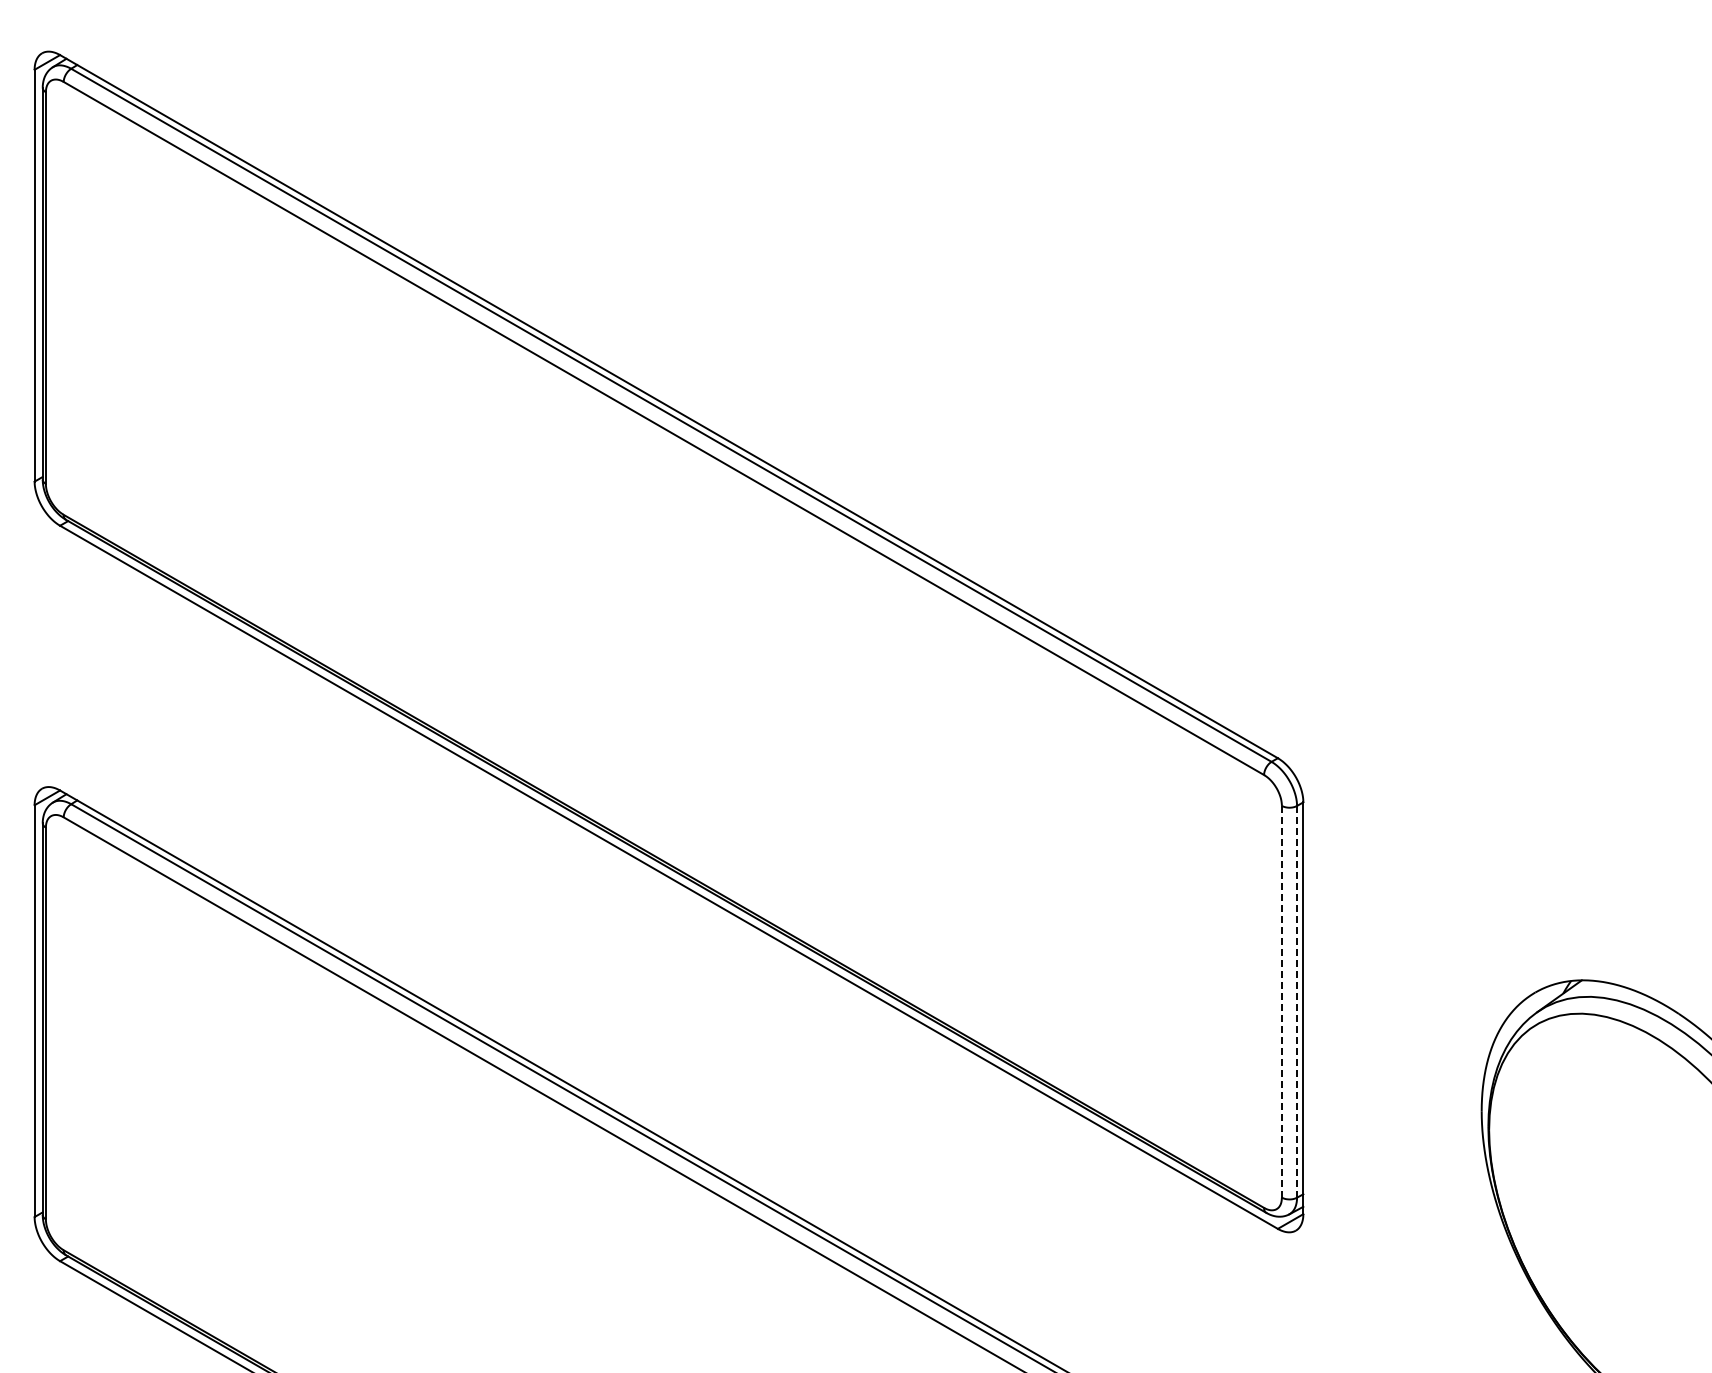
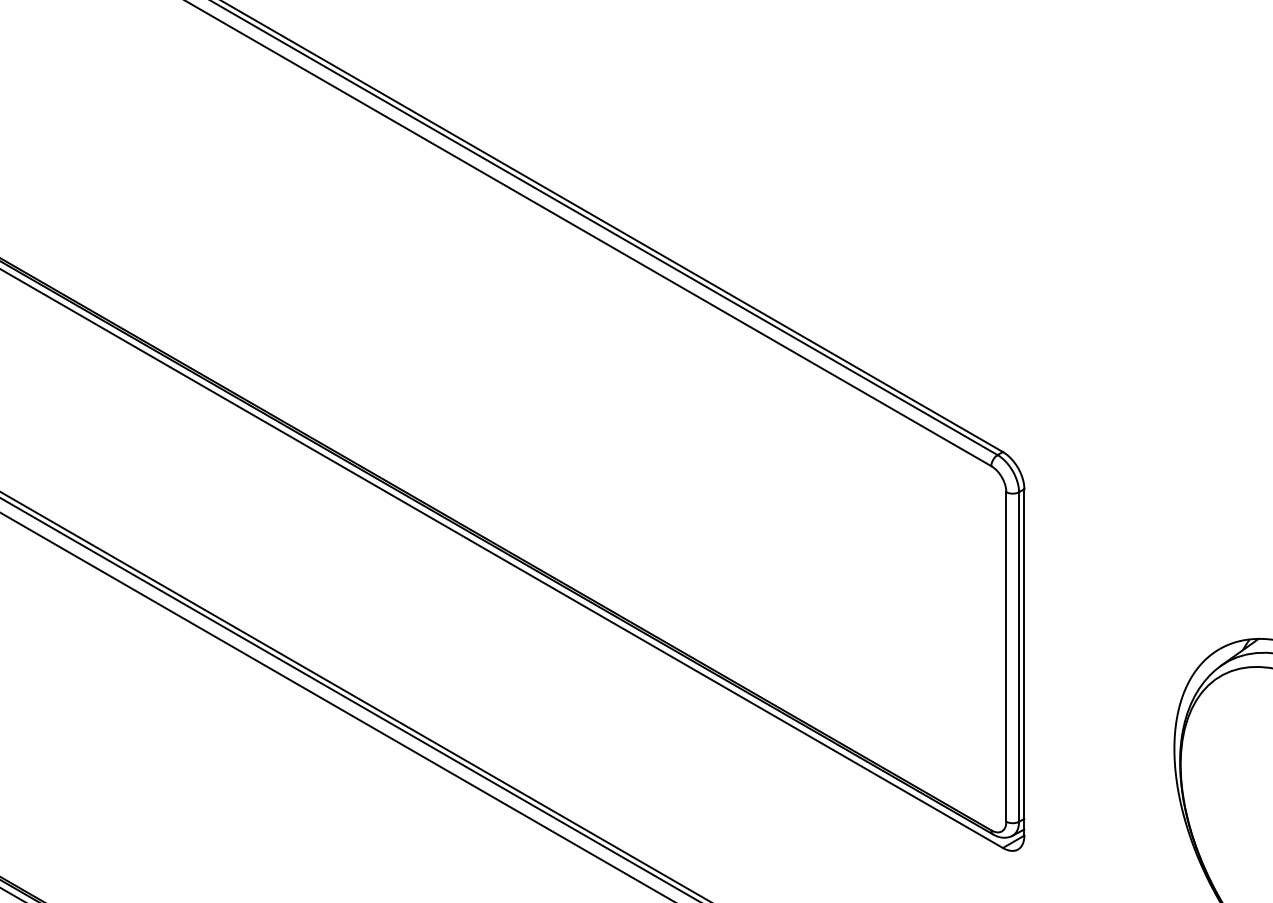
line: (1281, 1001) -> (1005, 656), dashed -> solid
line: (1297, 1001) -> (1019, 656), dashed -> solid

